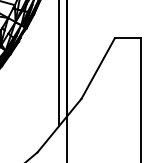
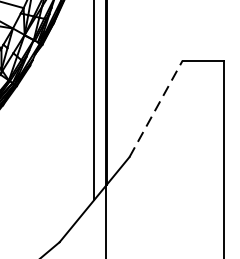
line: (98, 68) -> (156, 108), solid -> dashed

